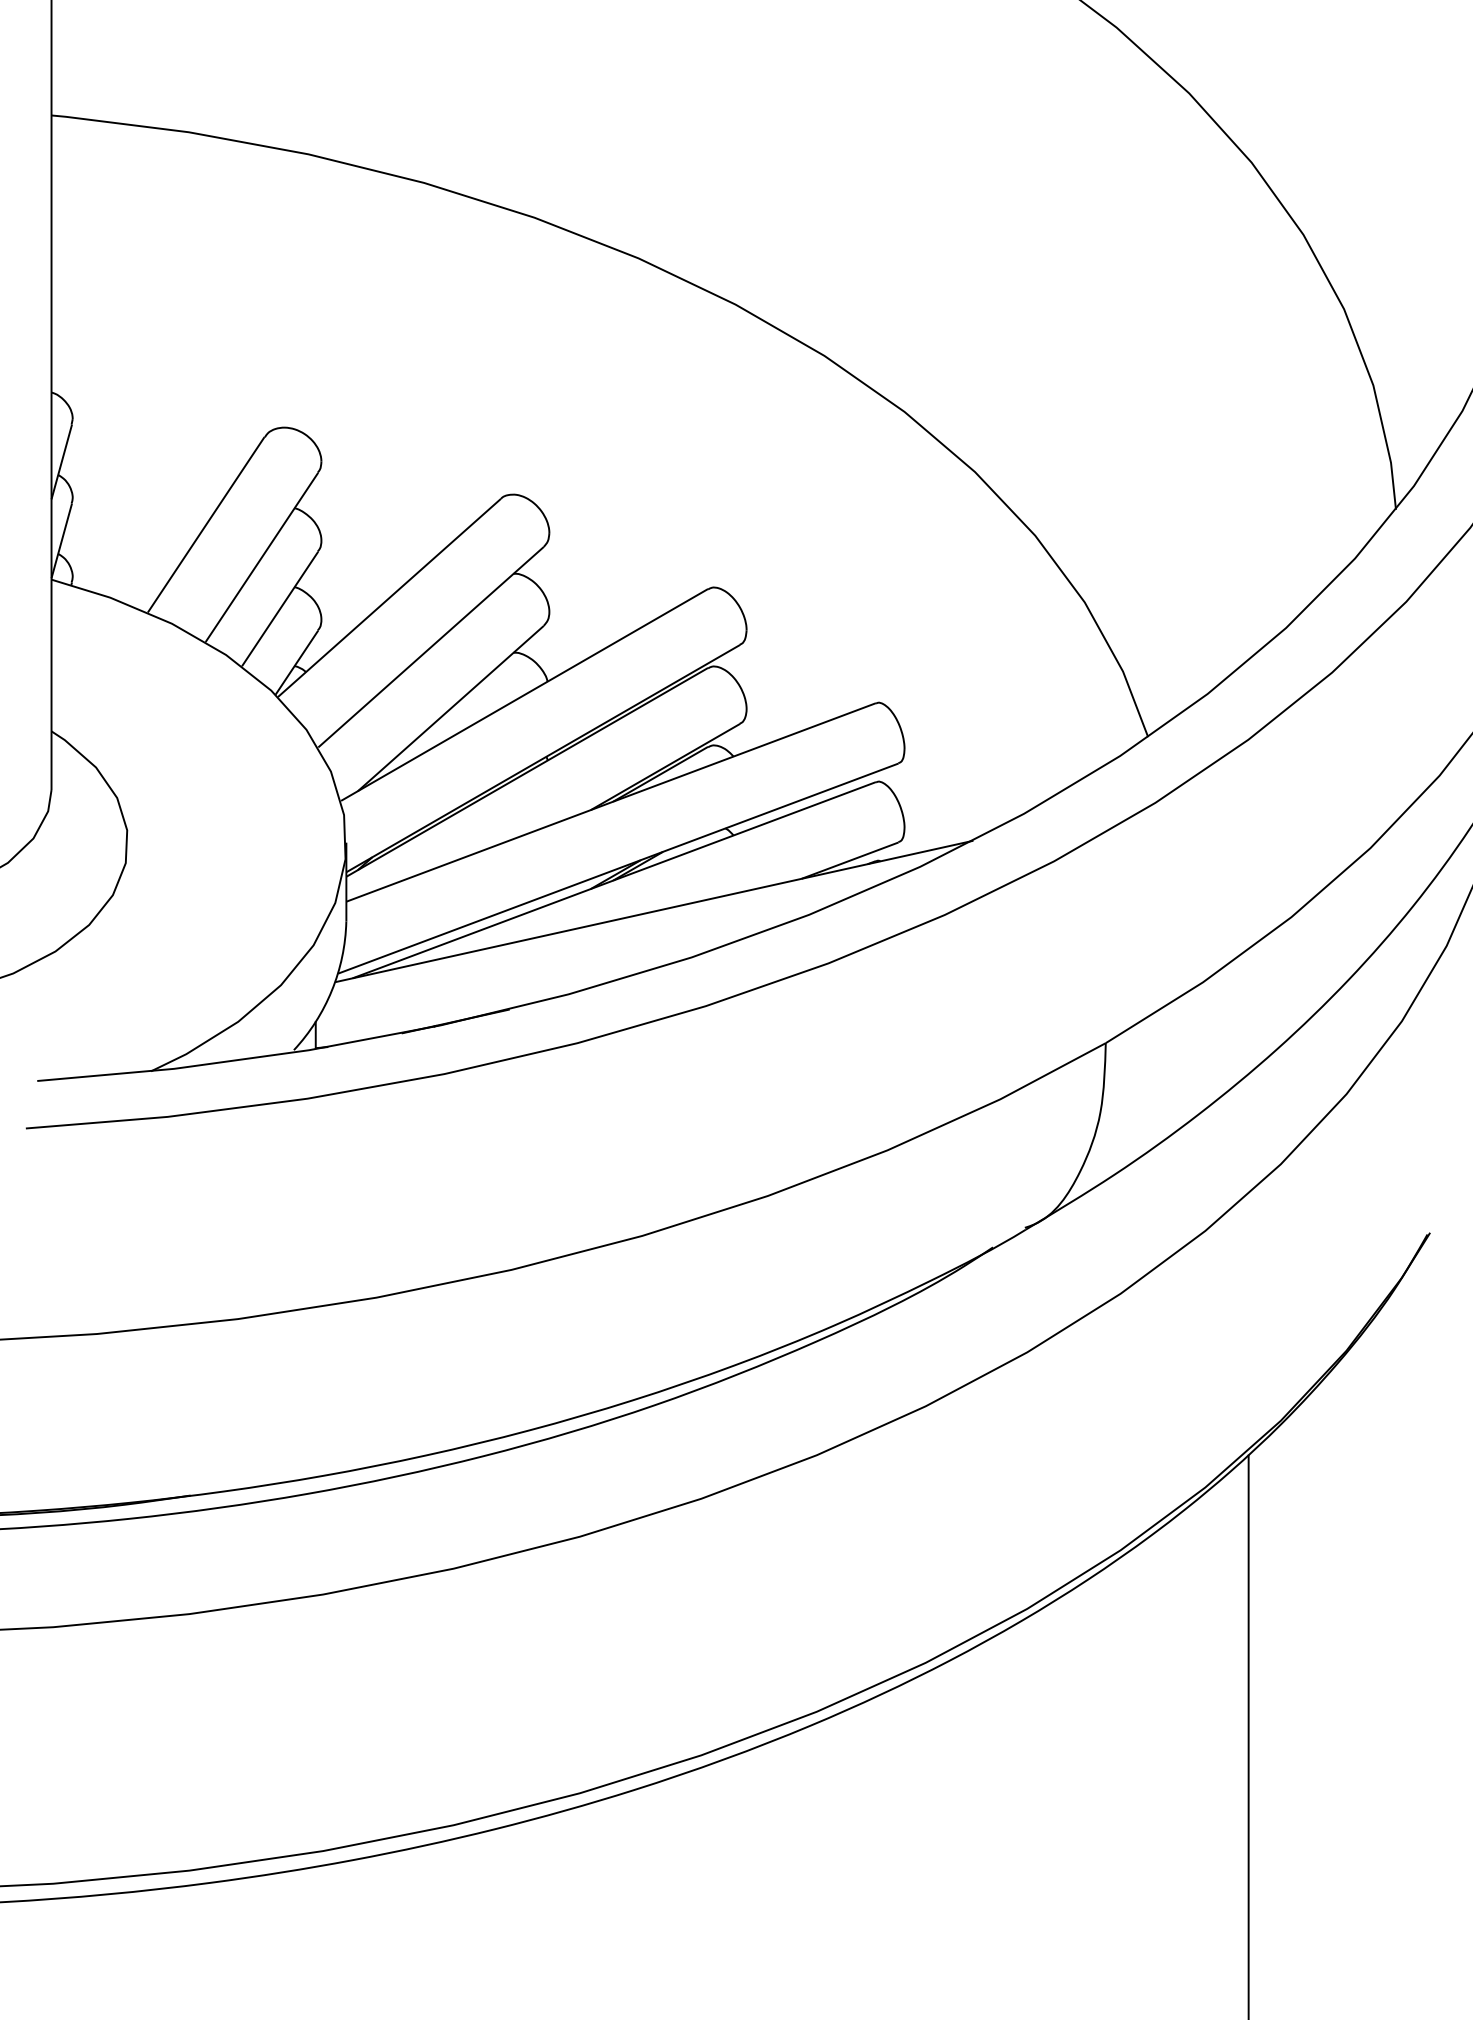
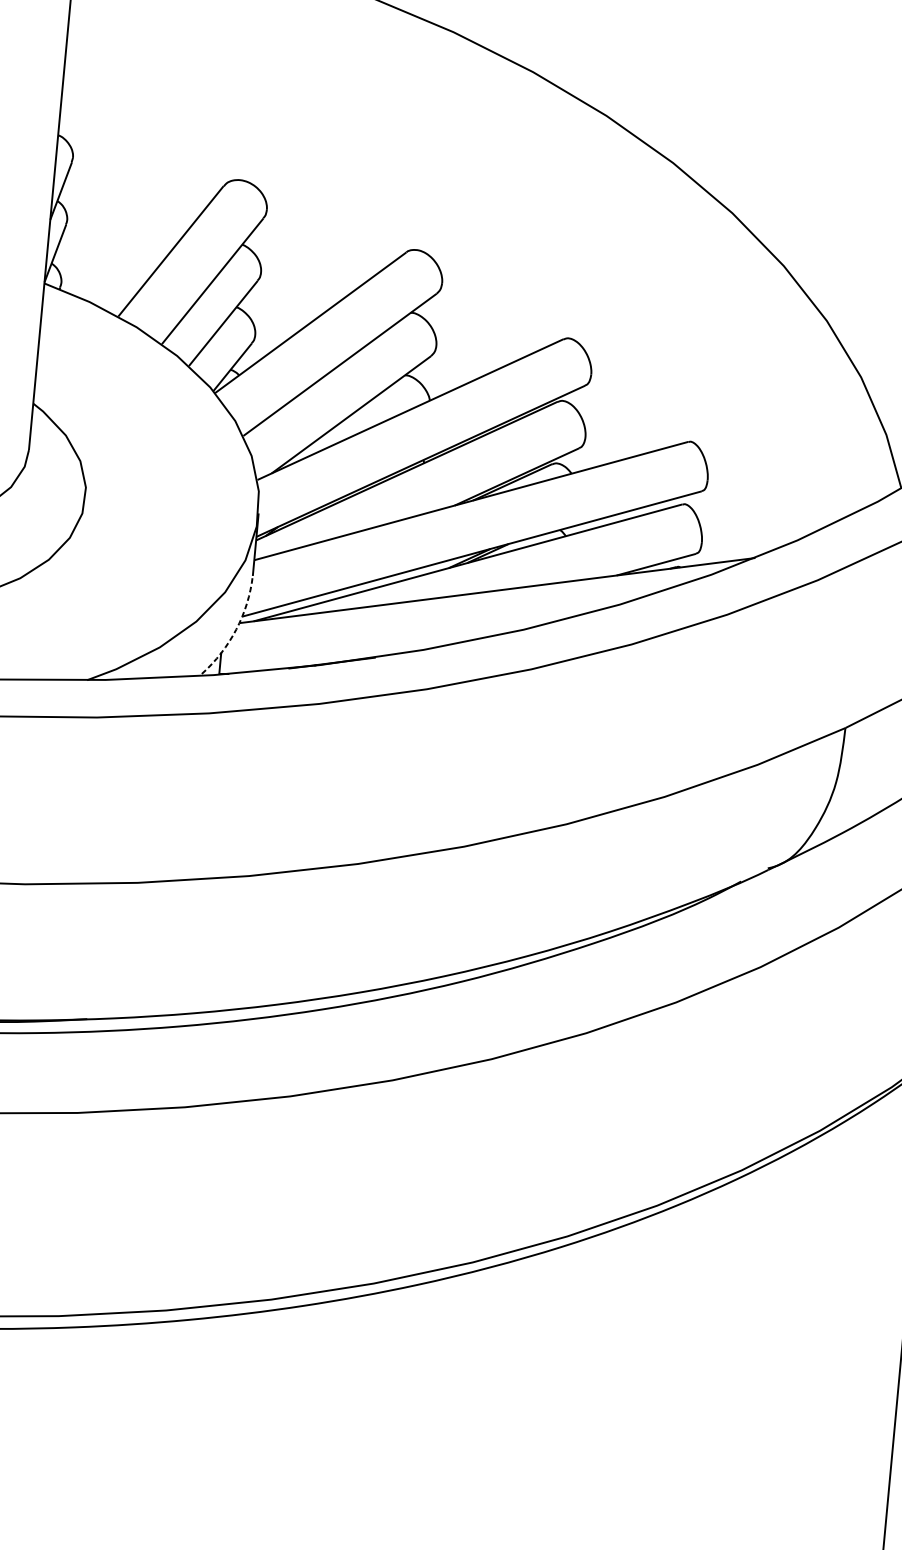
arc: (331, 990) -> (236, 629), solid -> dashed

